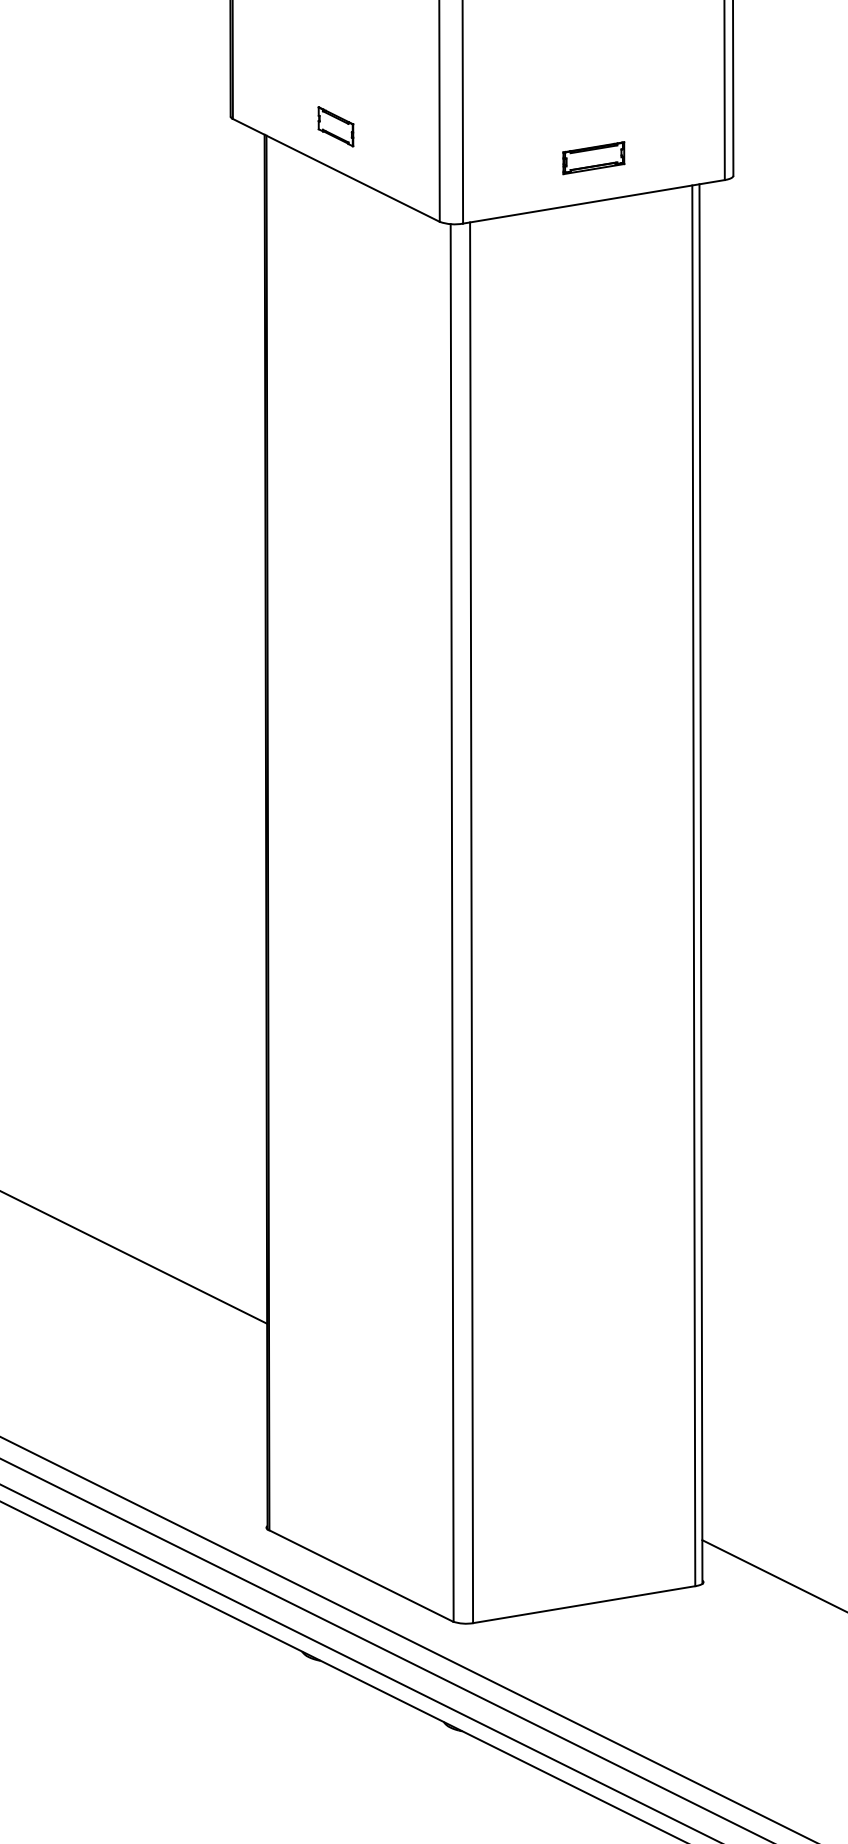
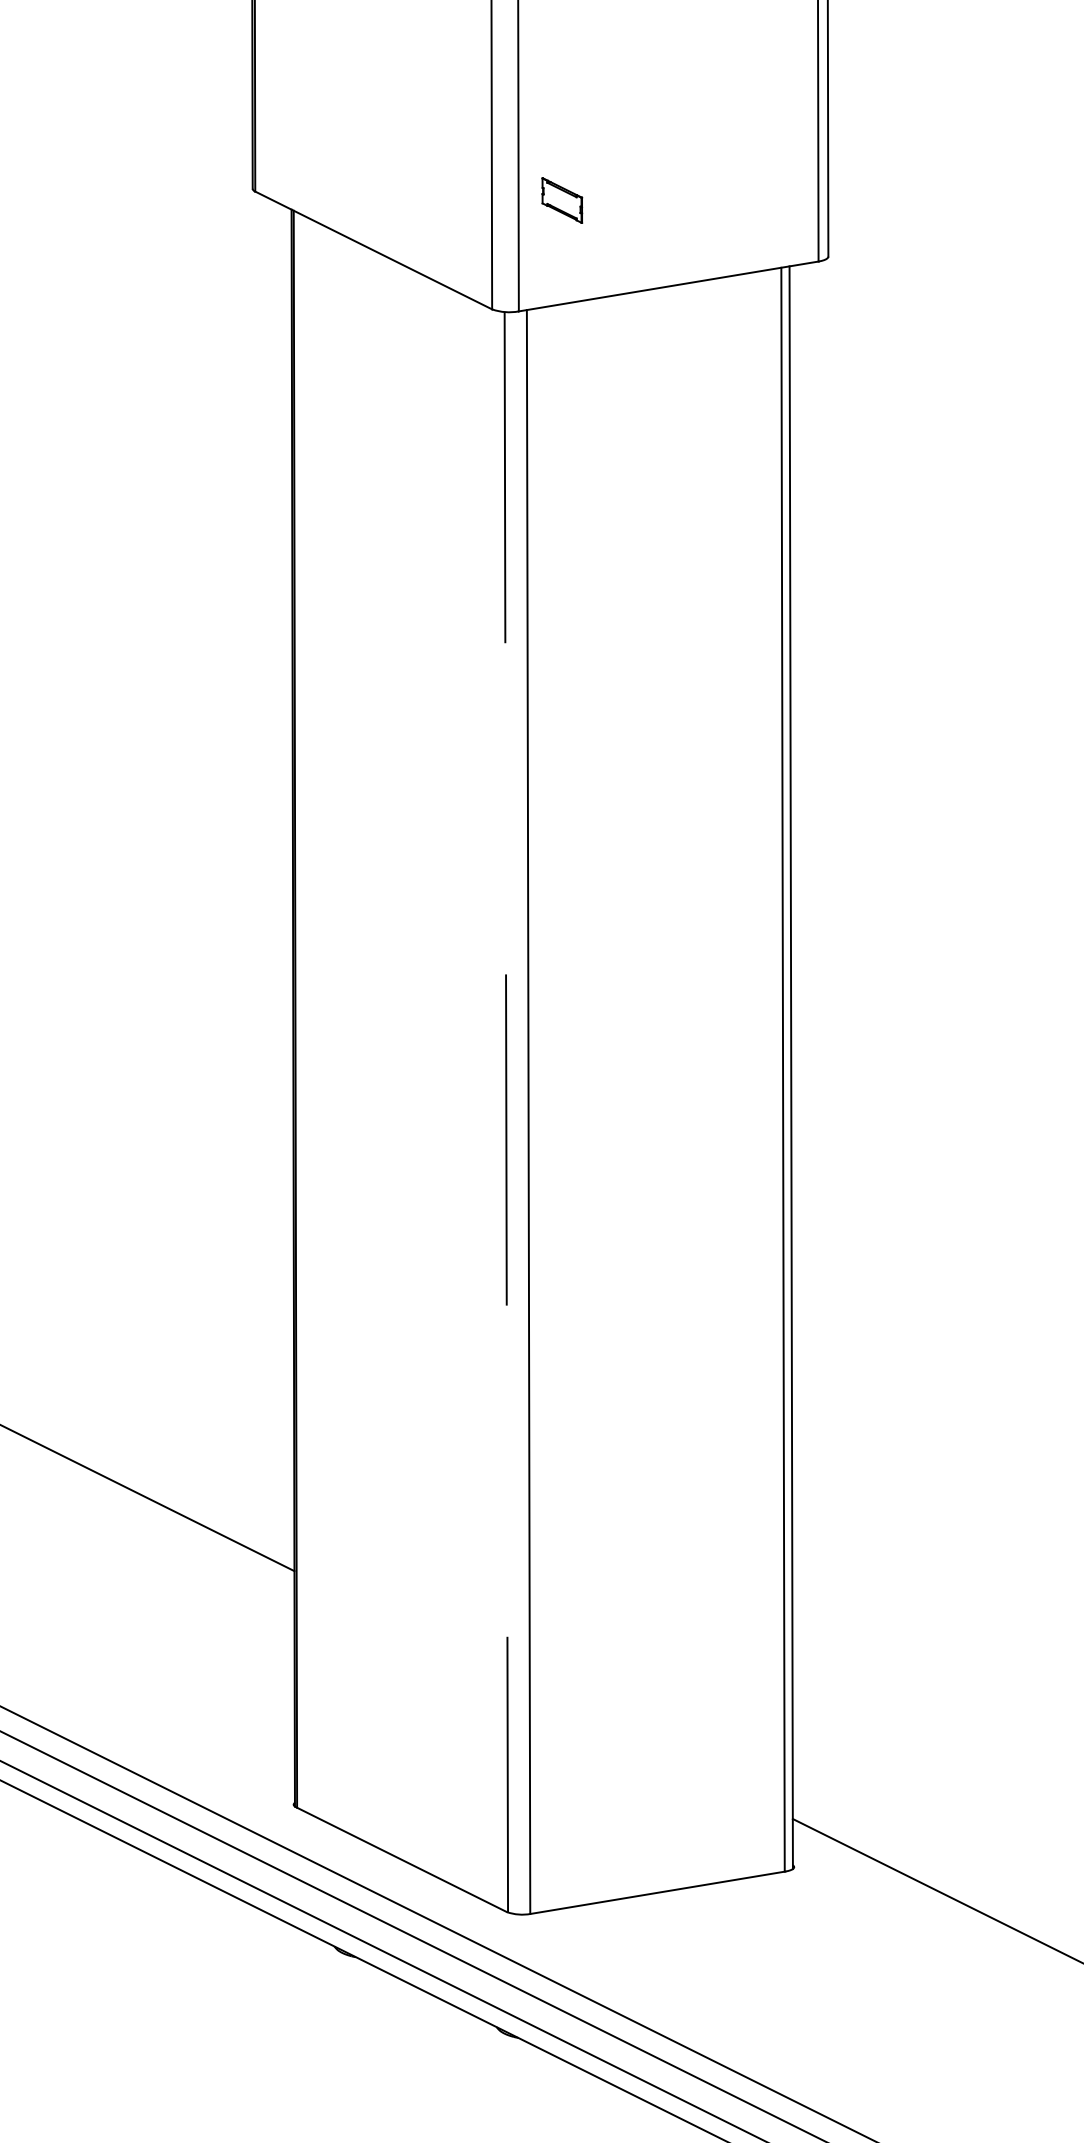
part: (336, 126) -> (562, 200), moved
part: (593, 158) -> (668, 236), removed
line: (452, 923) -> (506, 1112), solid -> dashed

